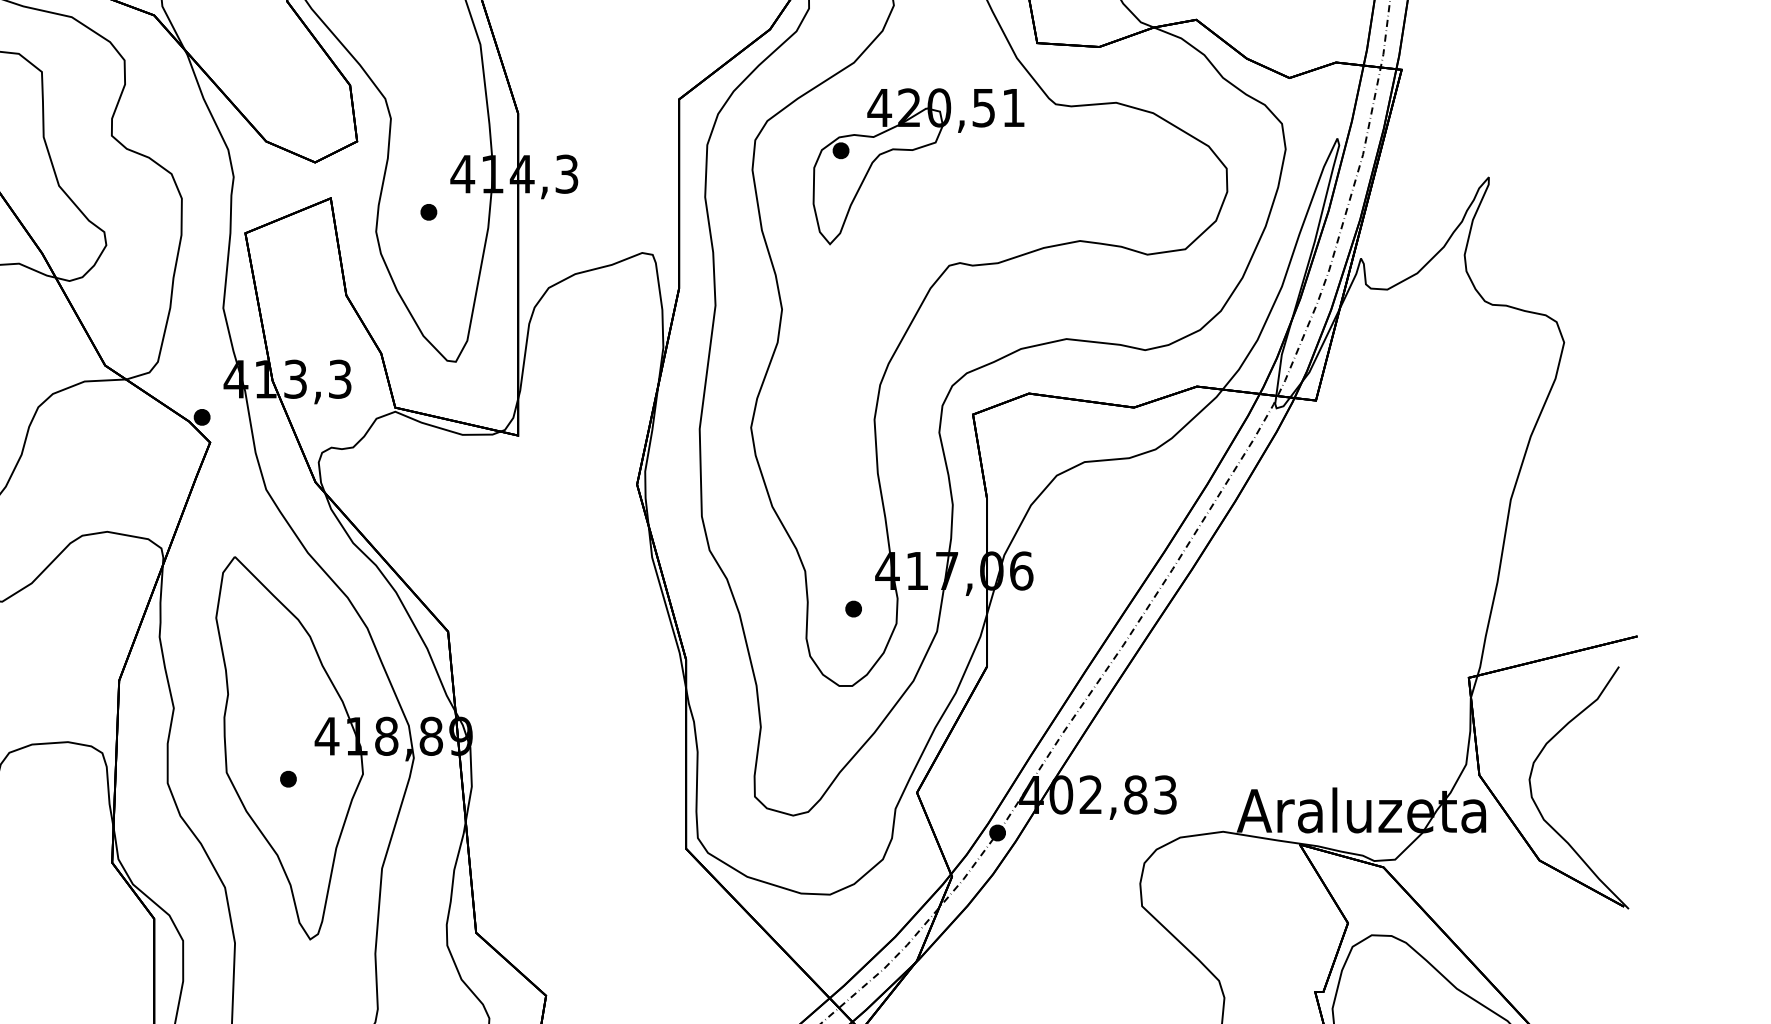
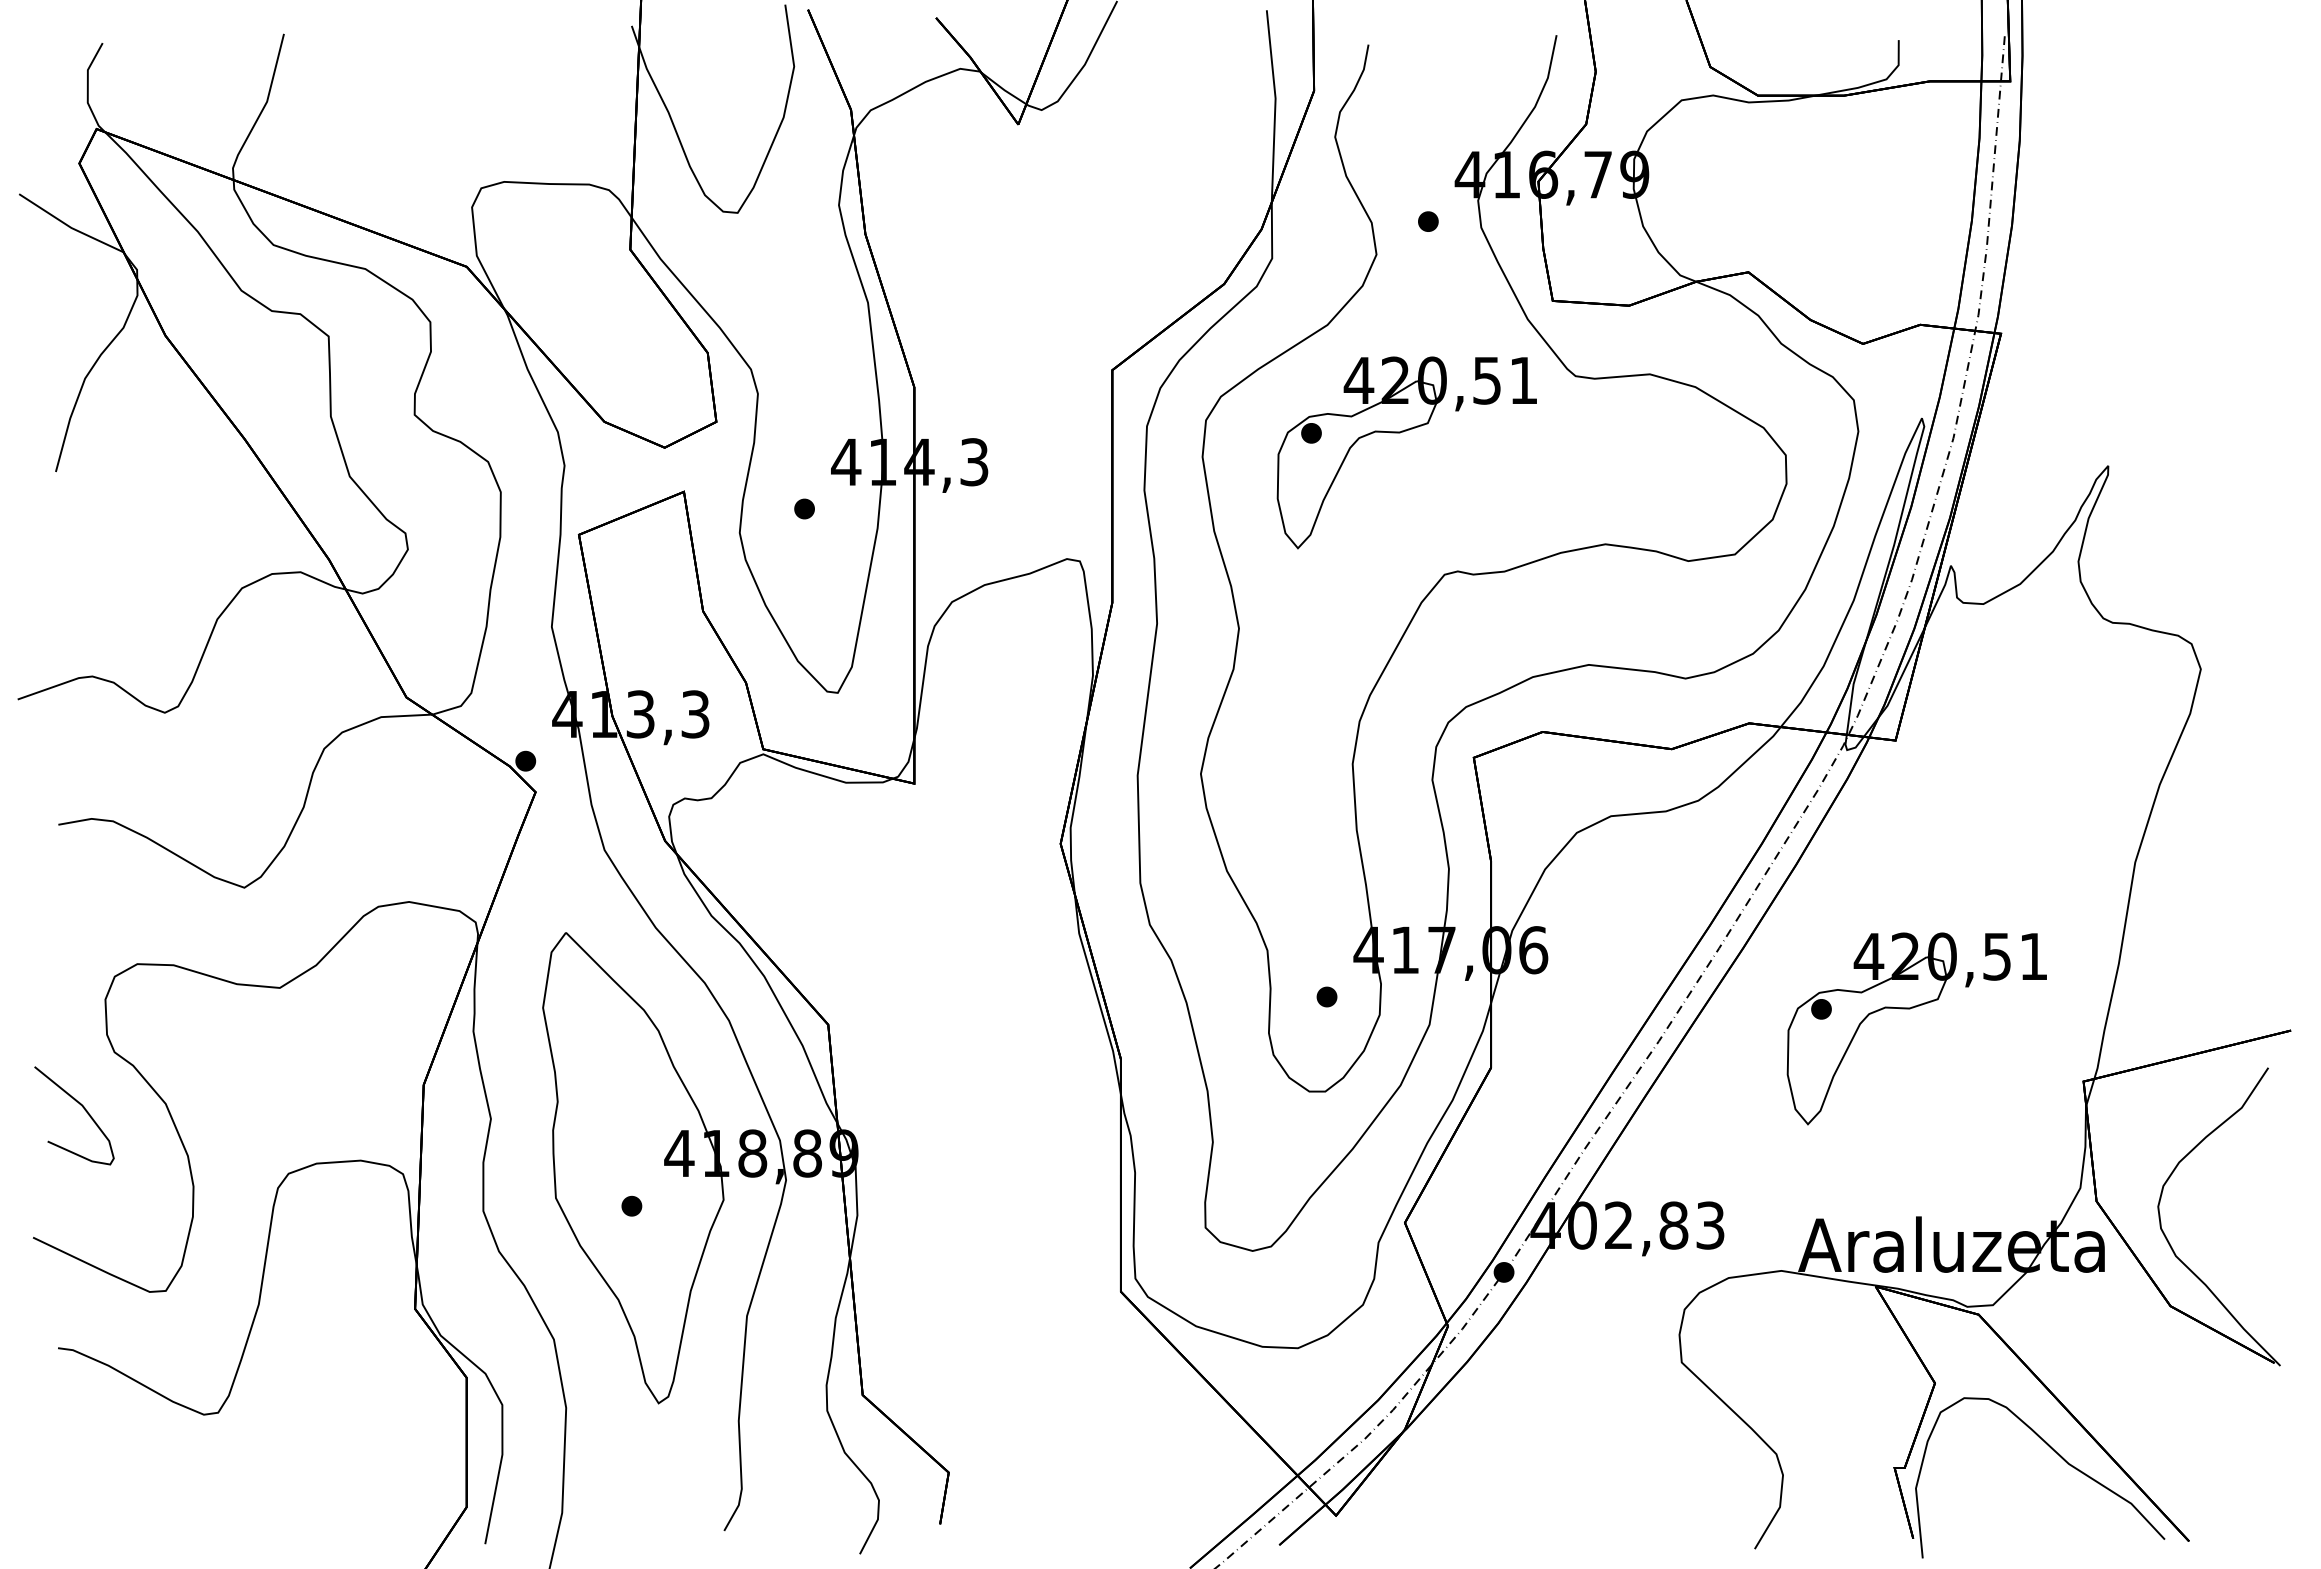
part: (1328, 619) -> (1910, 1009), added

